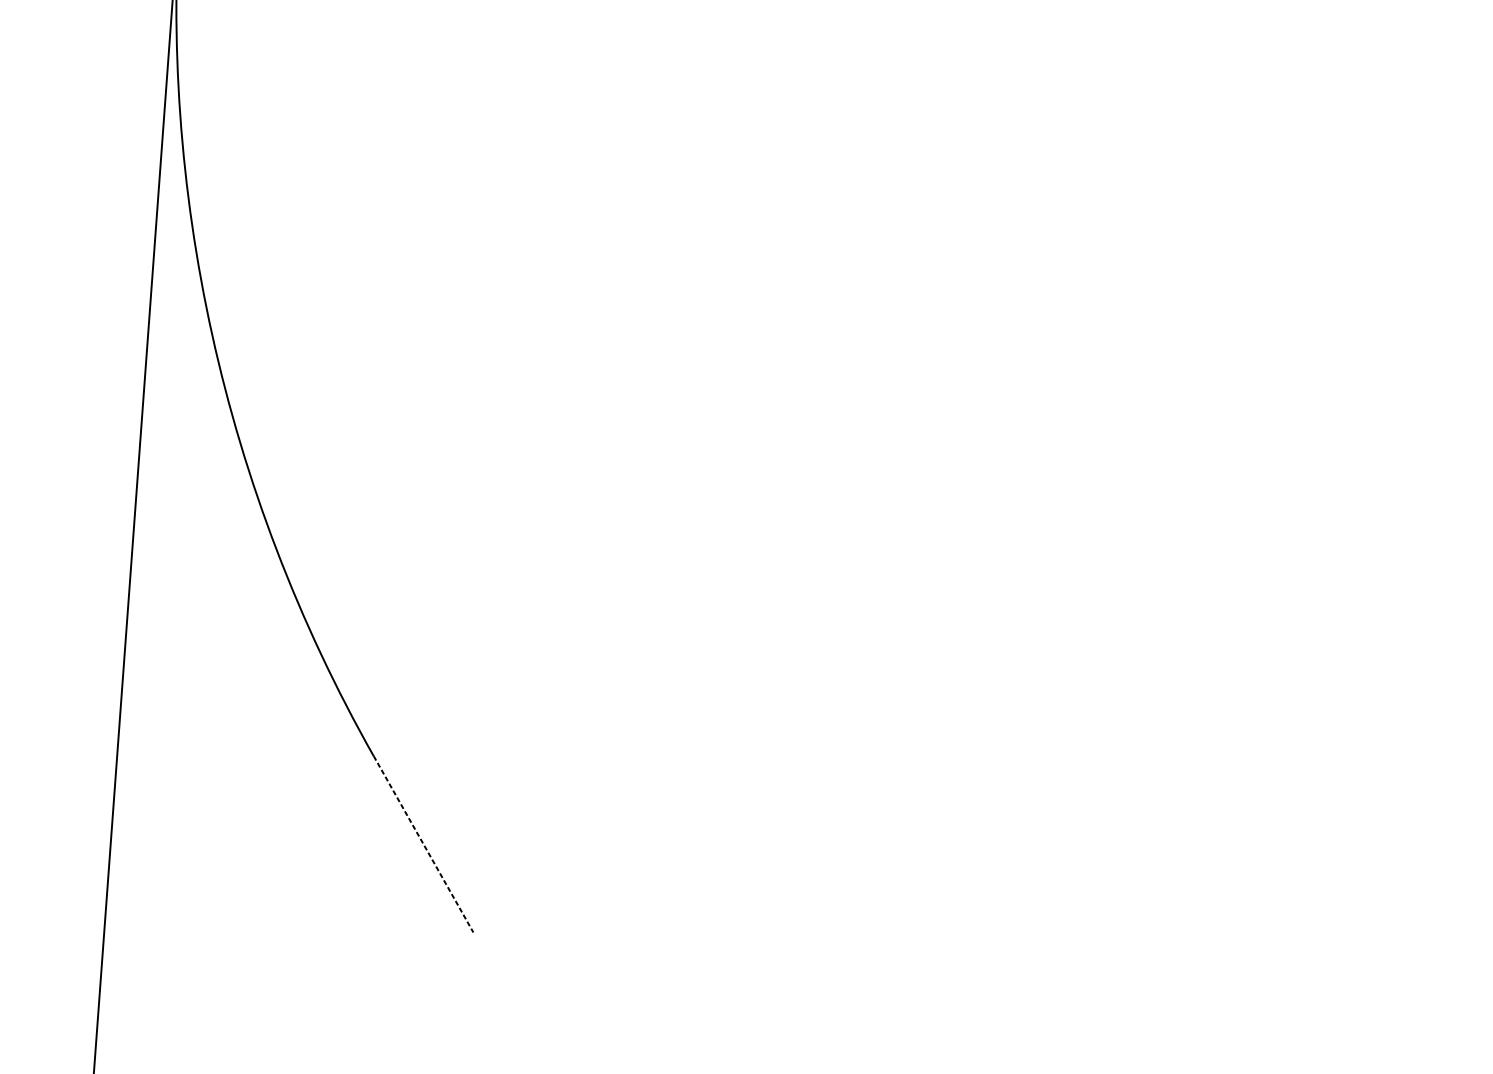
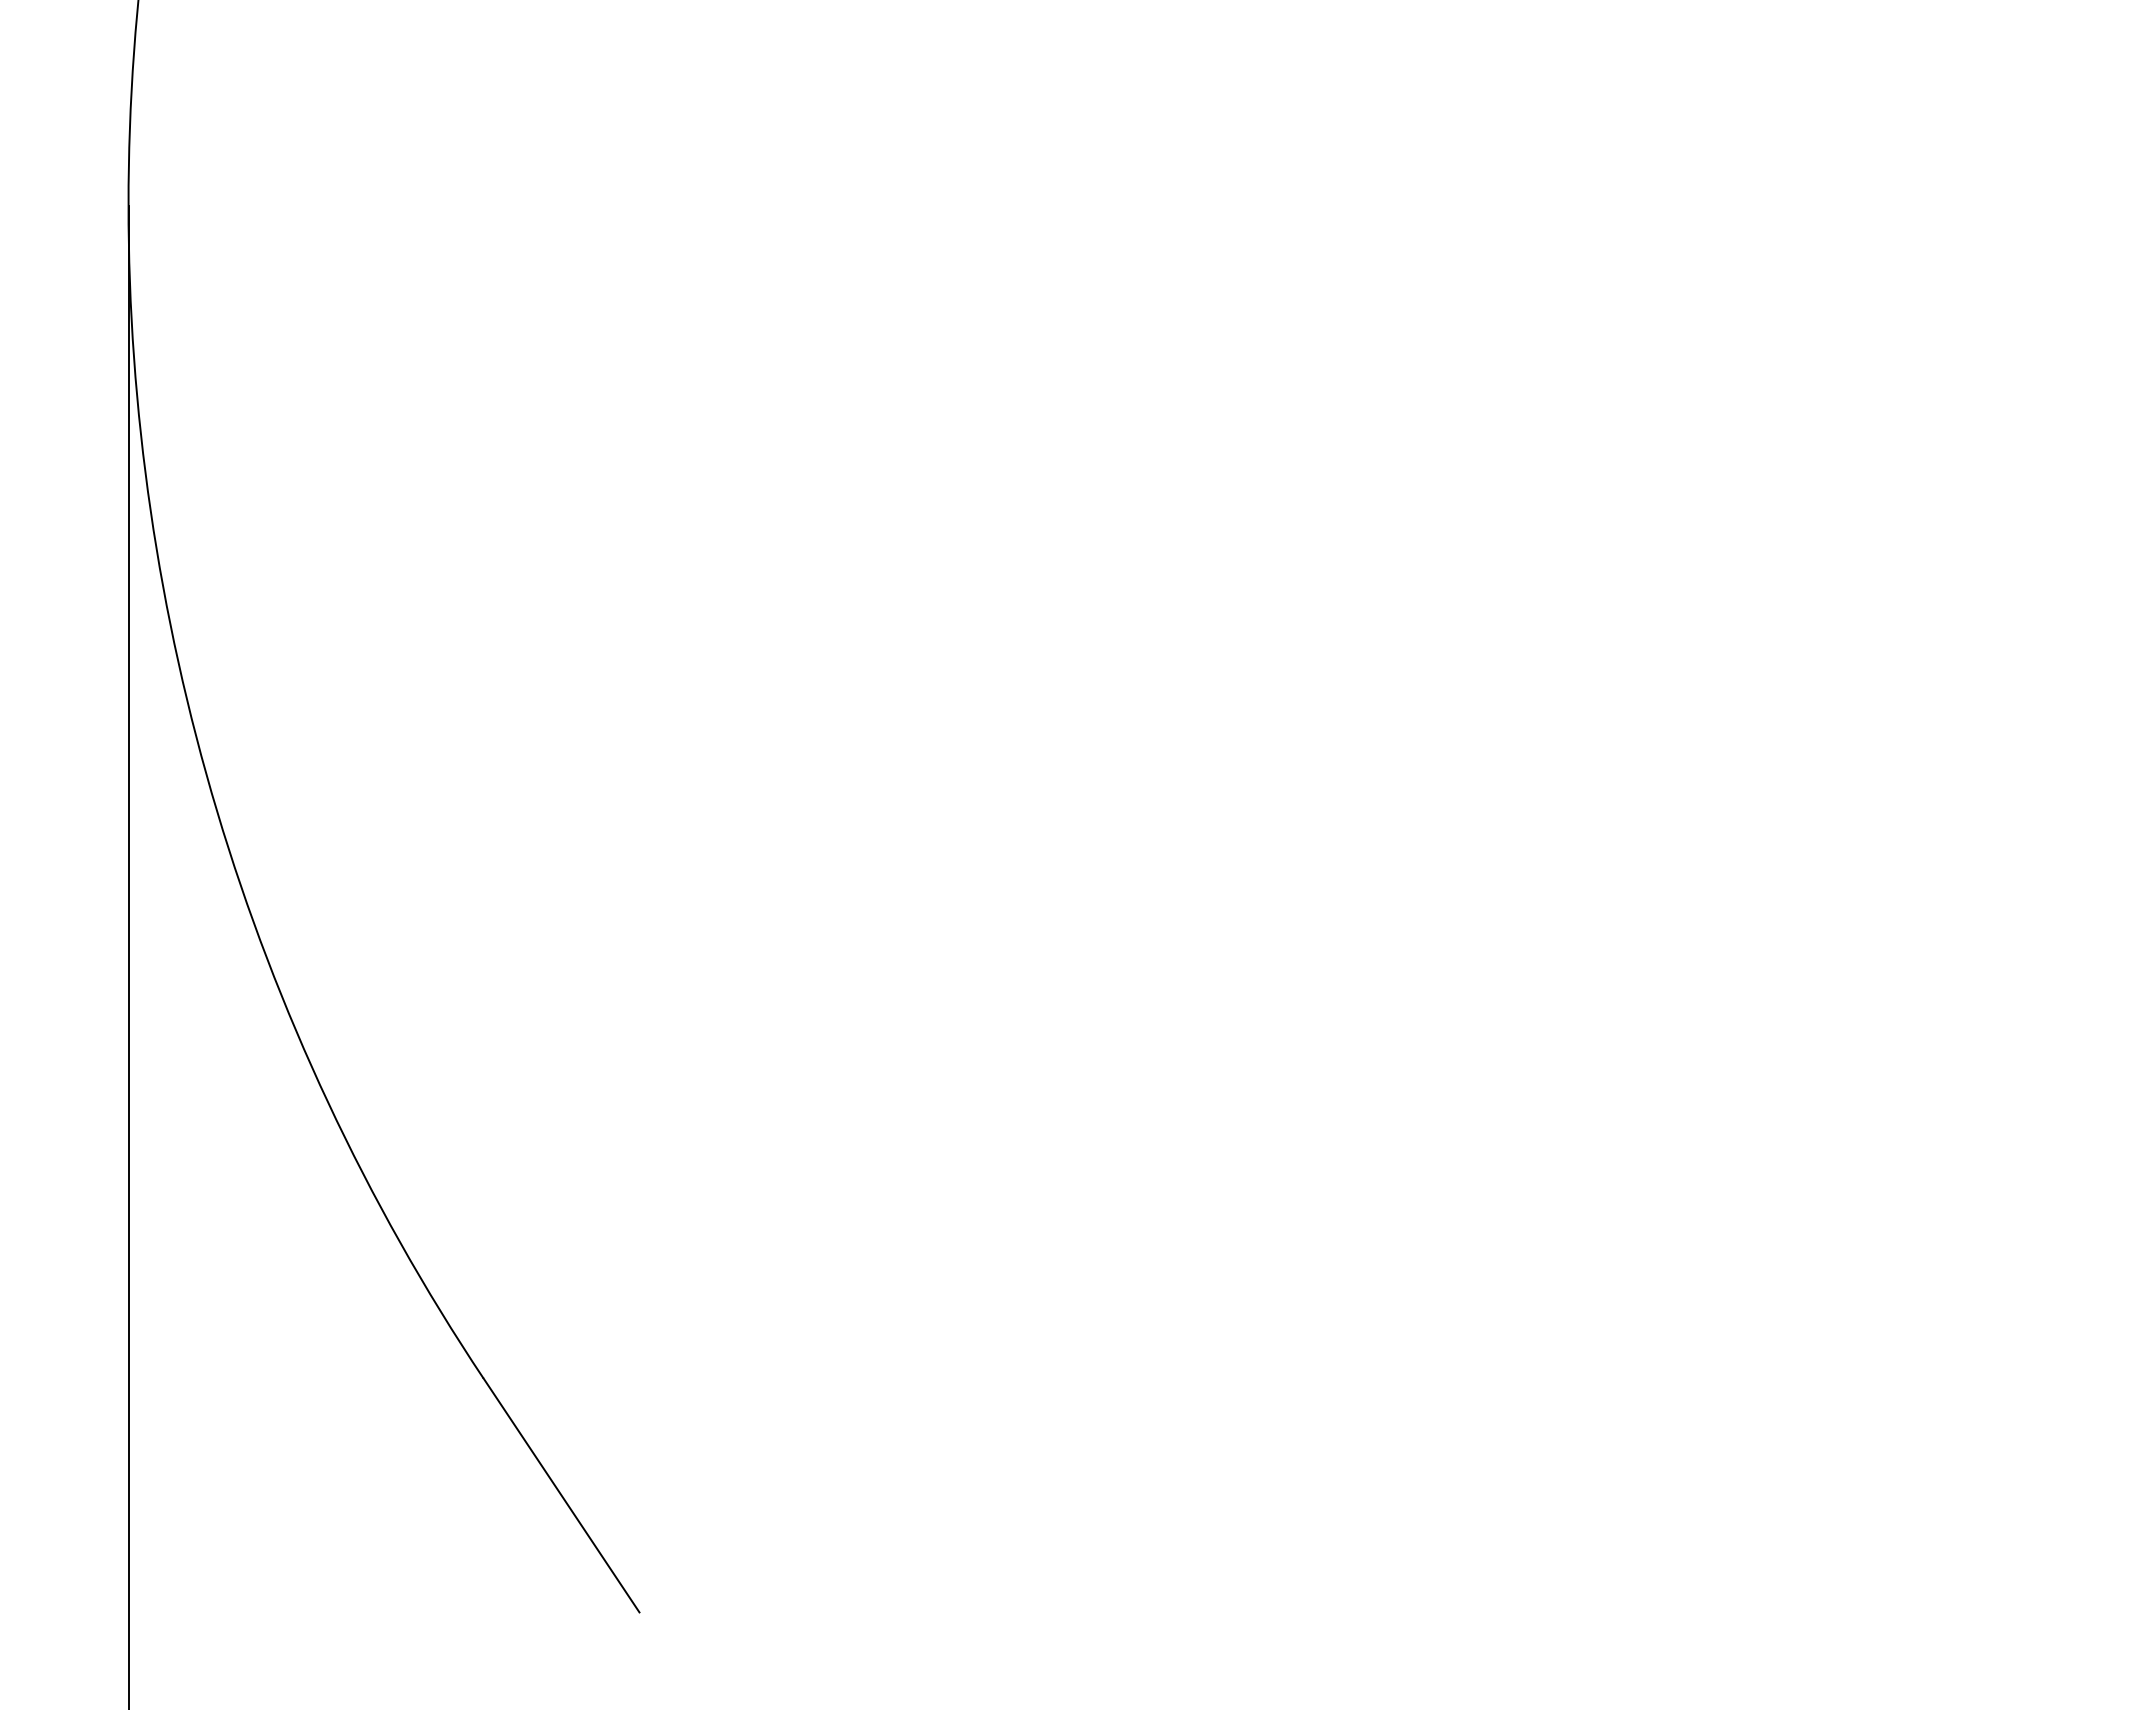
line: (423, 844) -> (561, 1495), dashed -> solid

